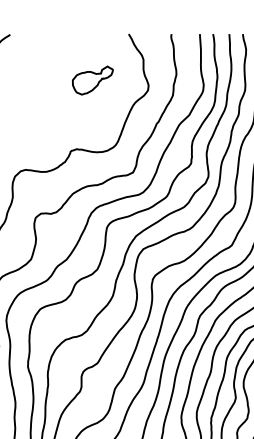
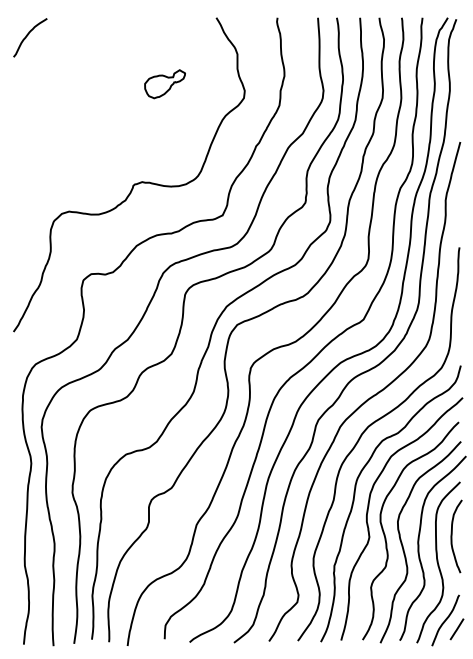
part: (92, 80) -> (164, 84), size x0.7

